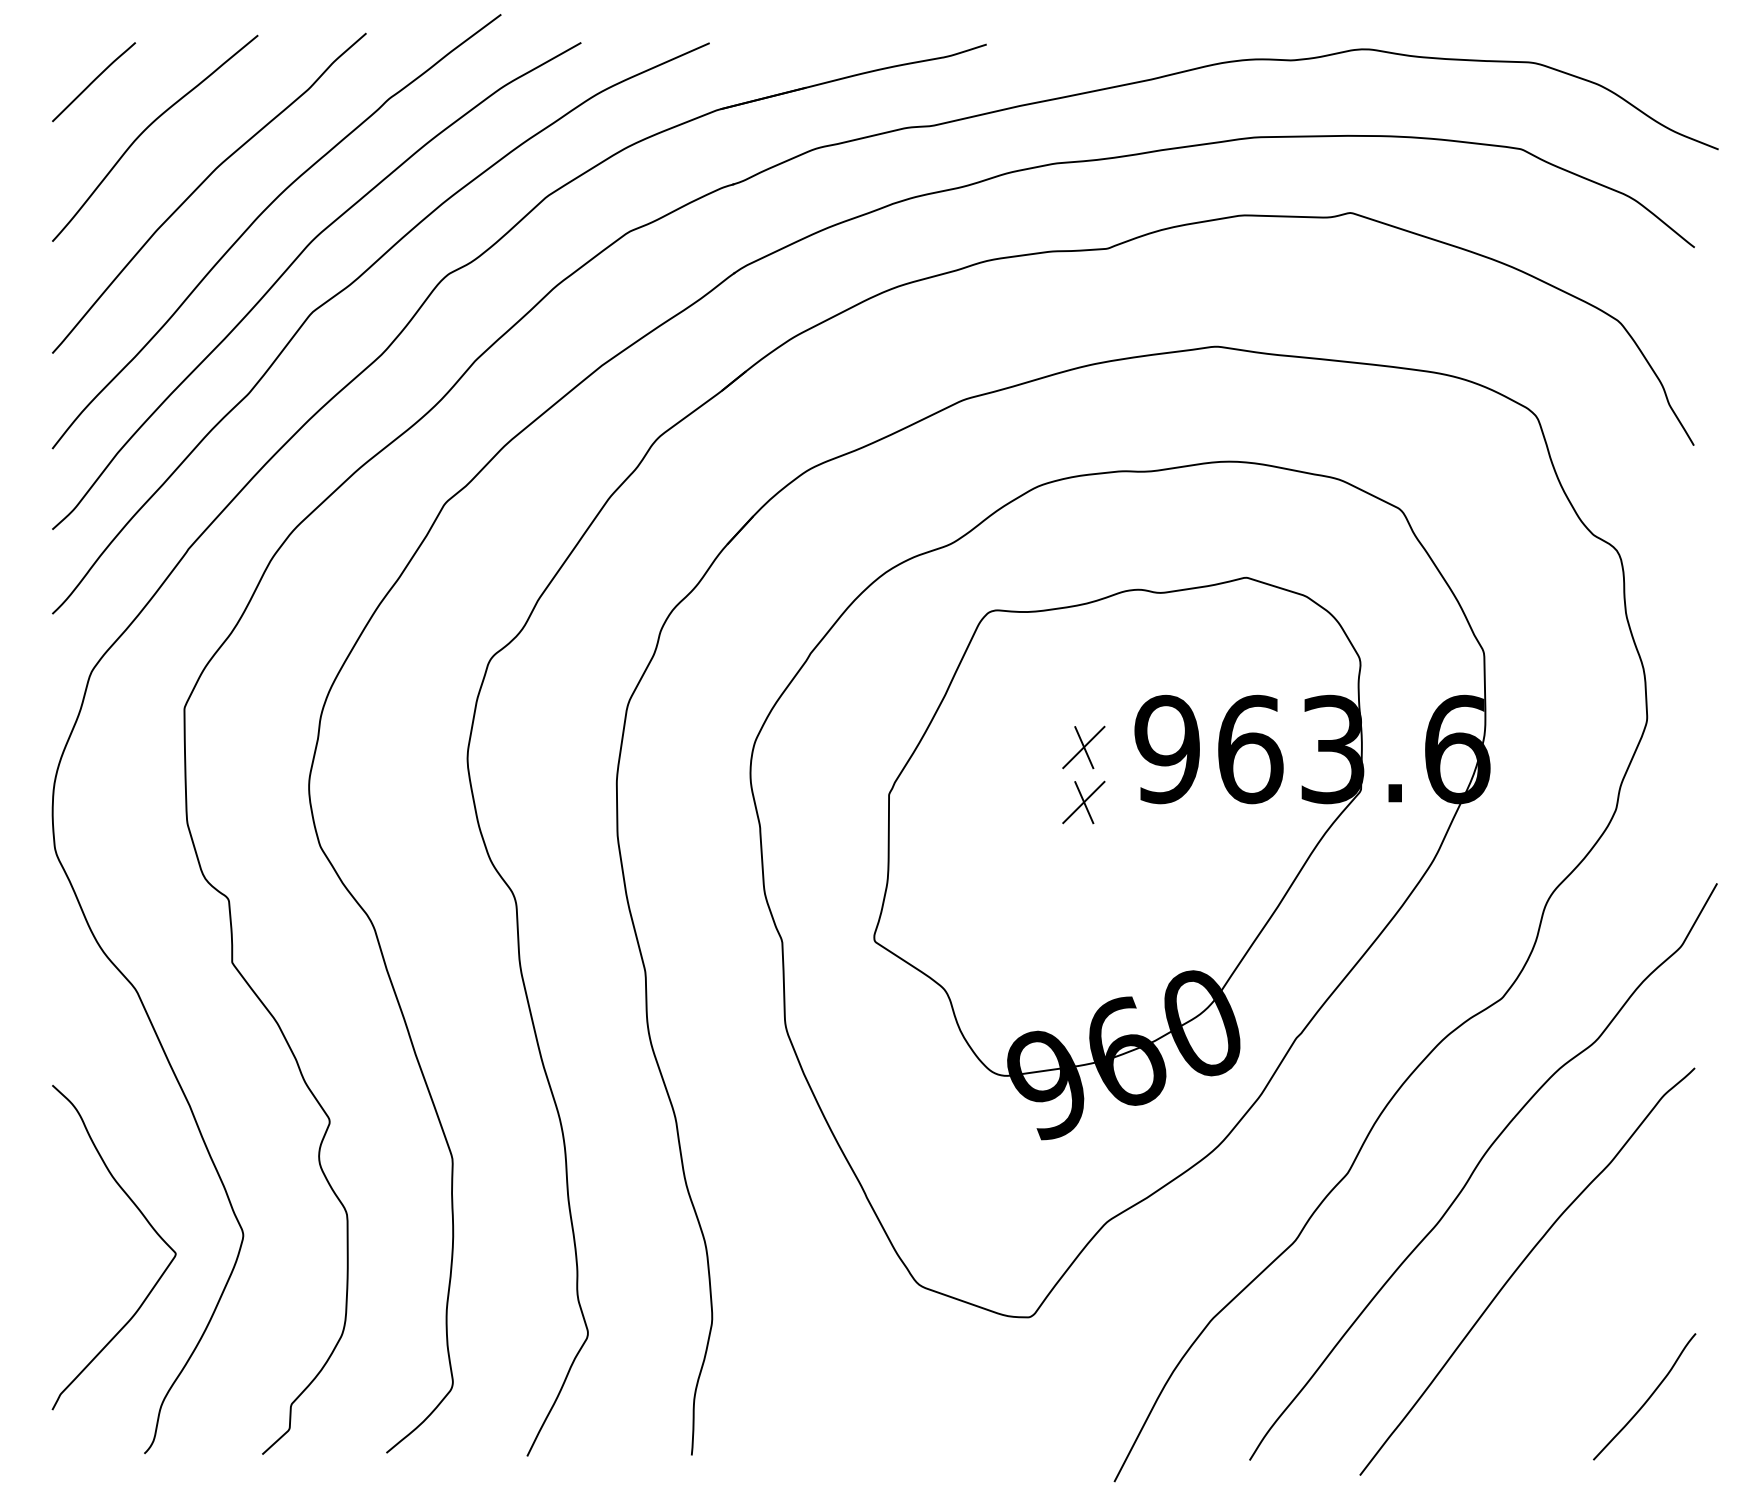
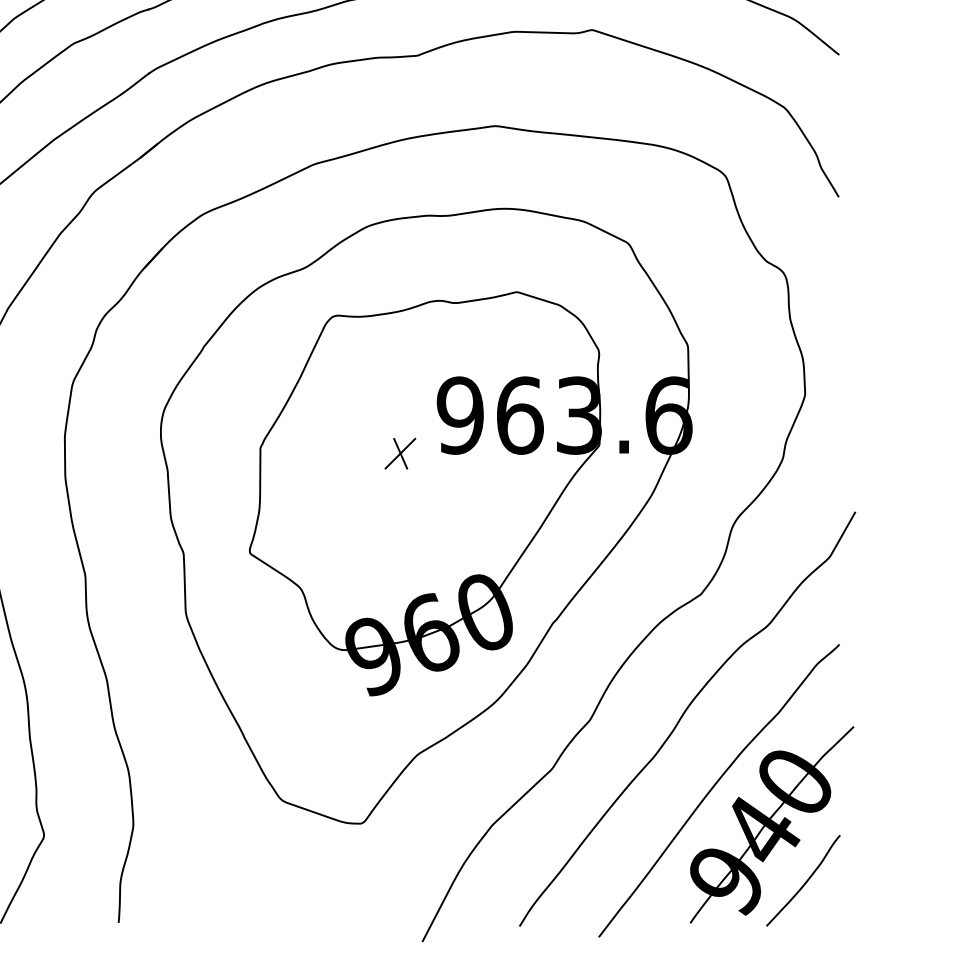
part: (1083, 747) -> (400, 414), removed
part: (1600, 1319) -> (771, 825), added

